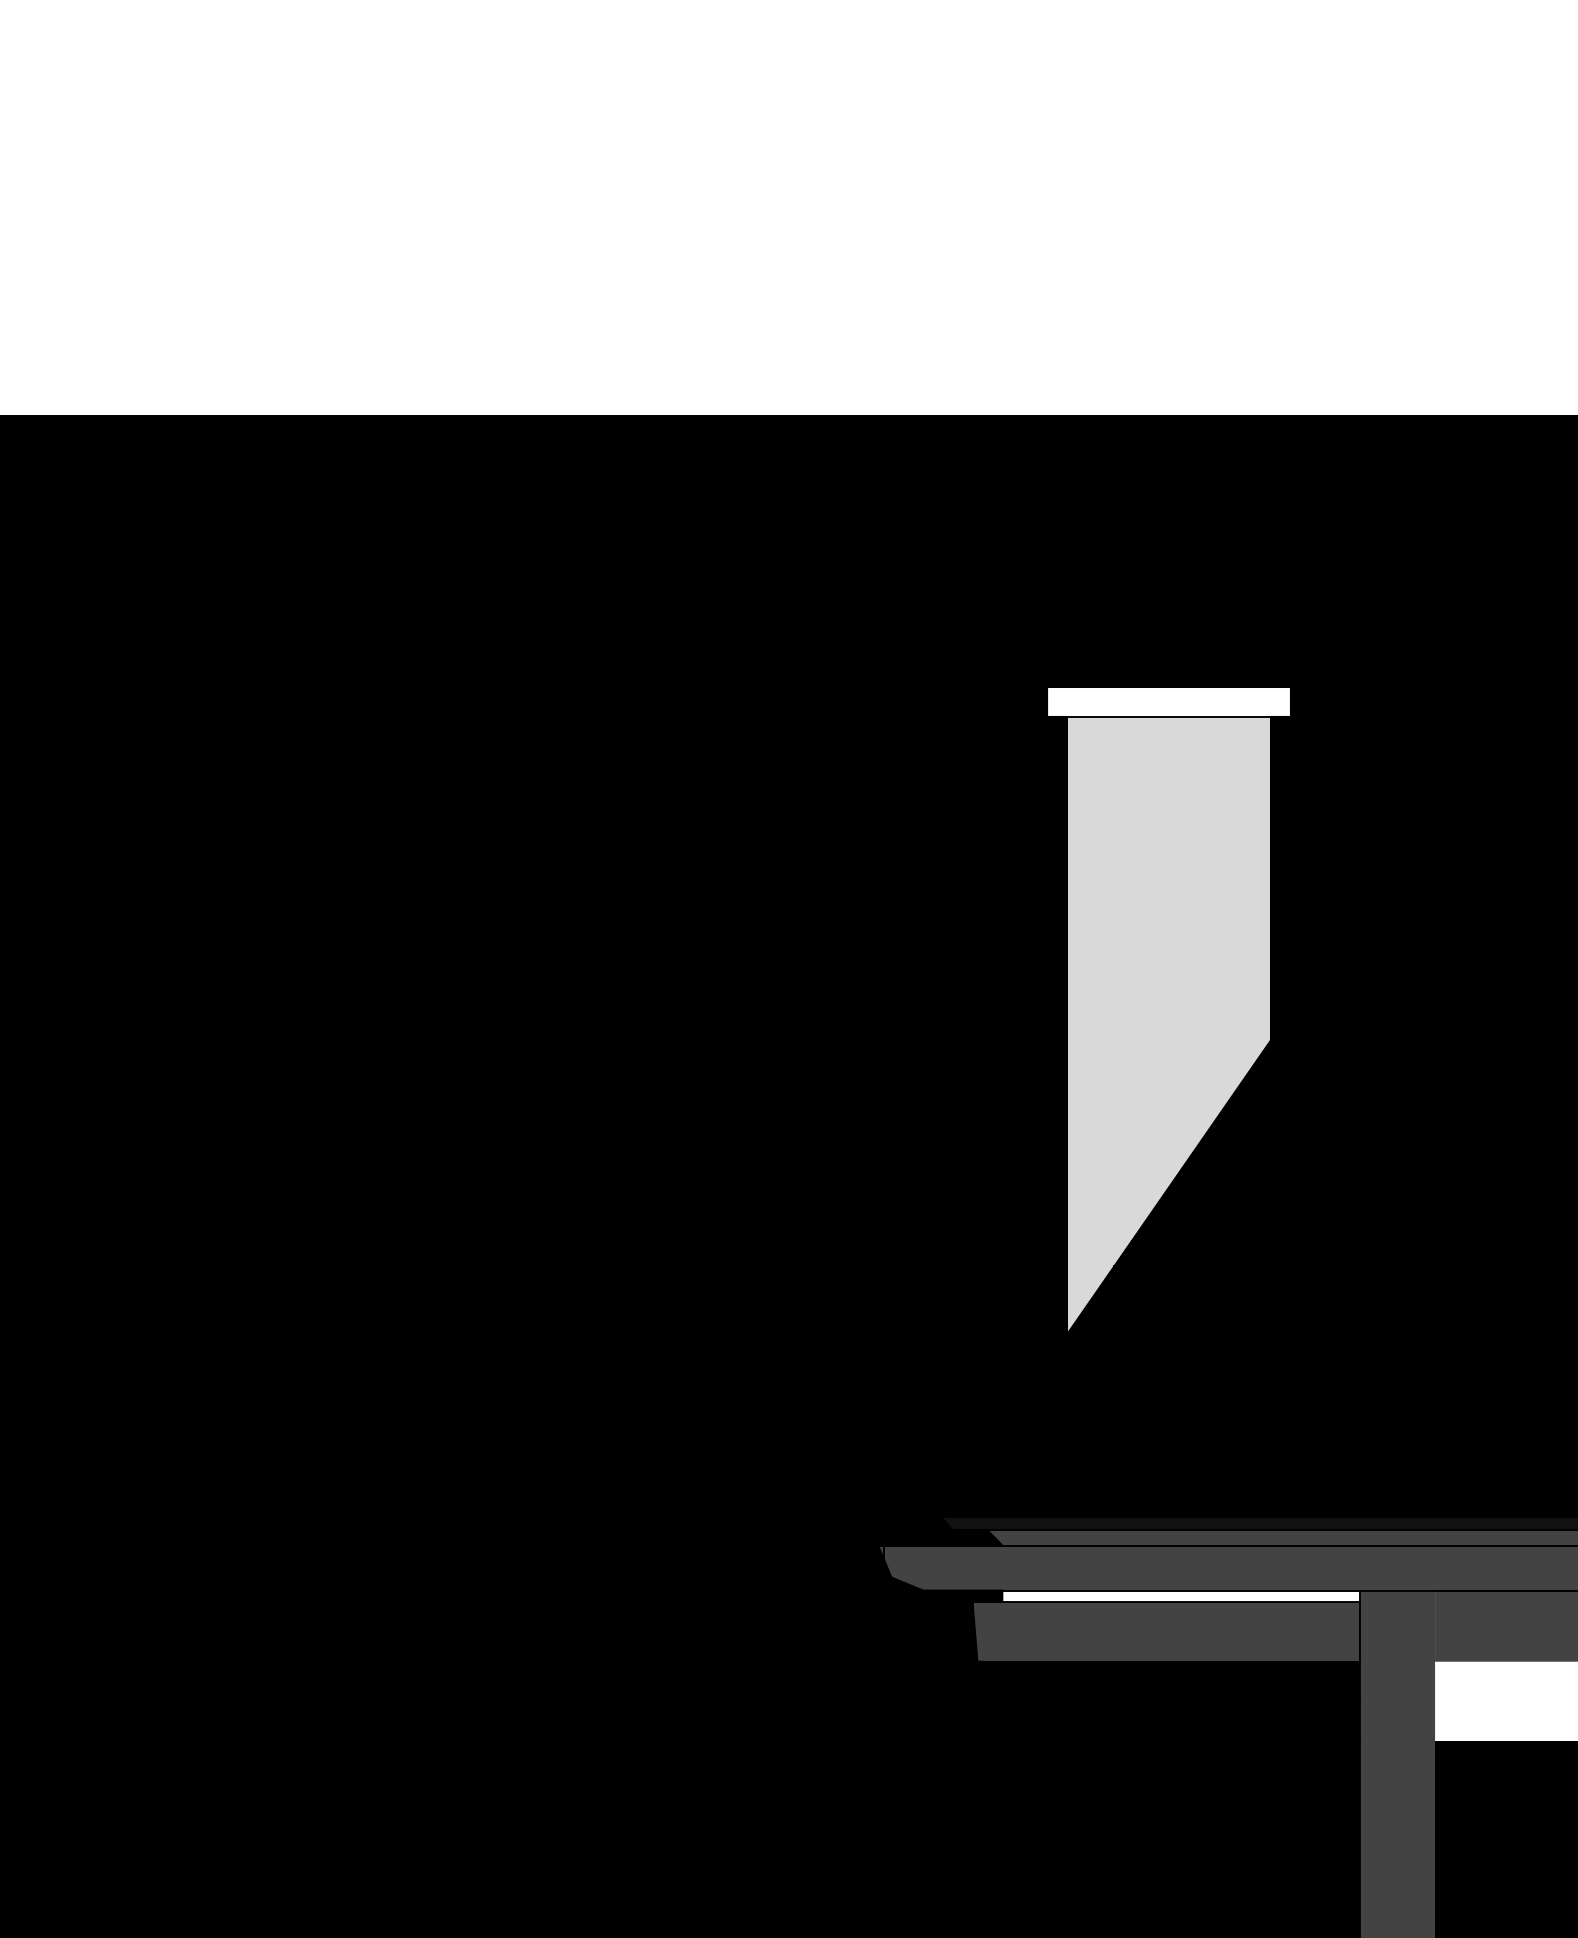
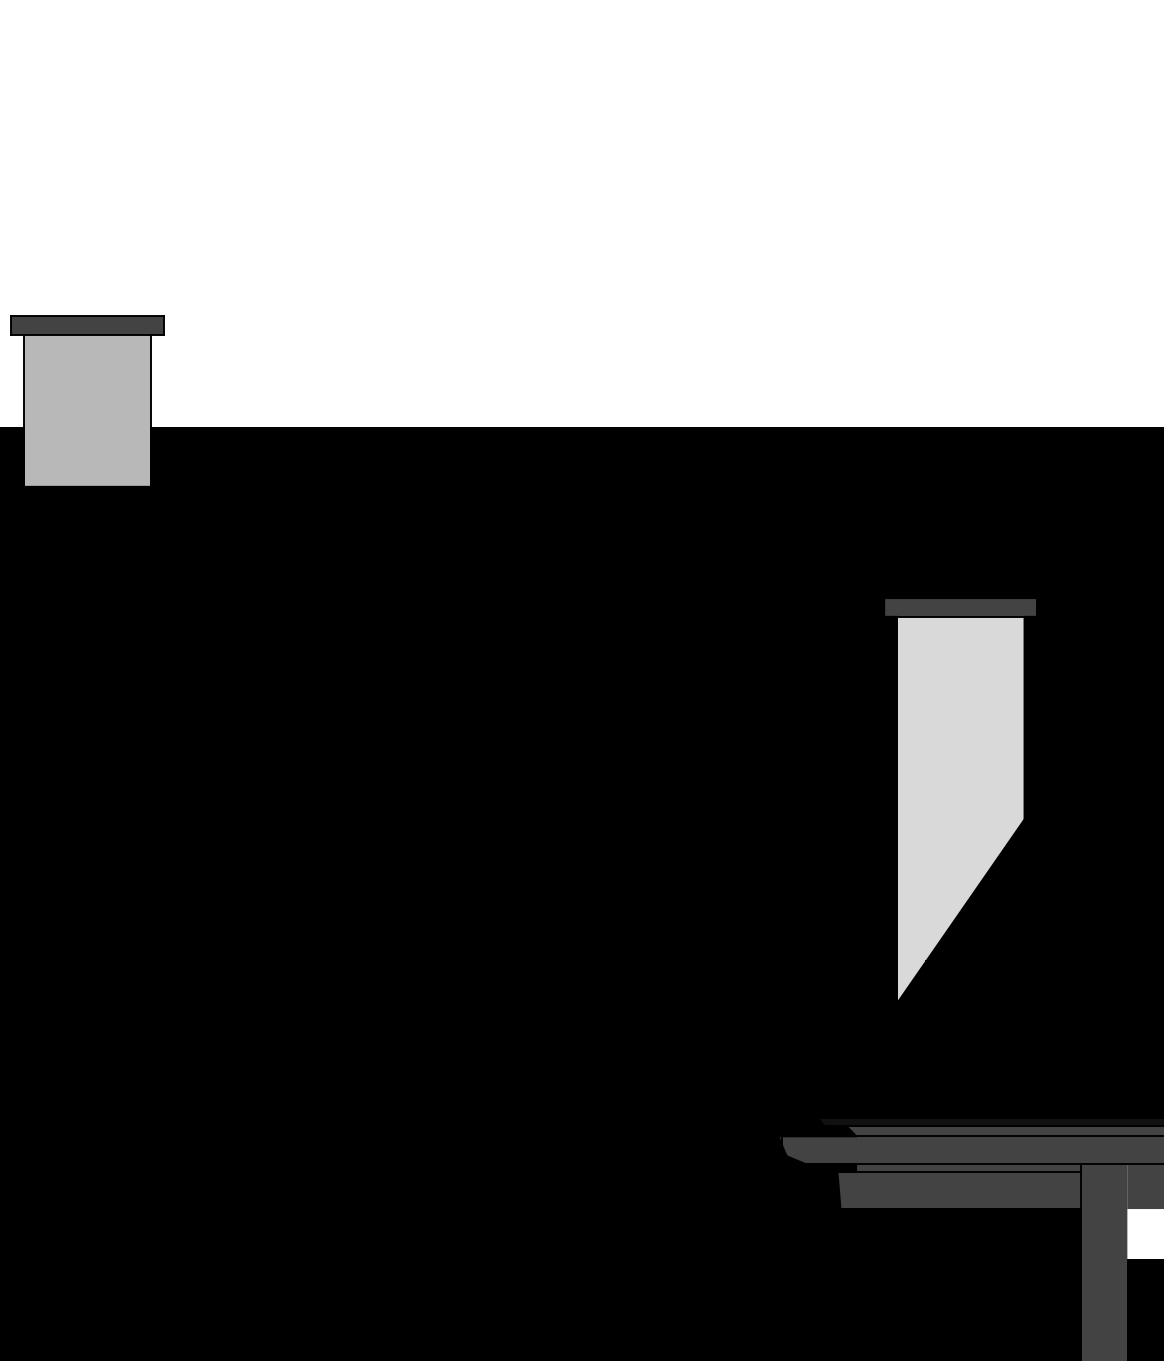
fill: (1168, 702) -> (960, 607), added
fill: (1181, 1595) -> (968, 1167), added

